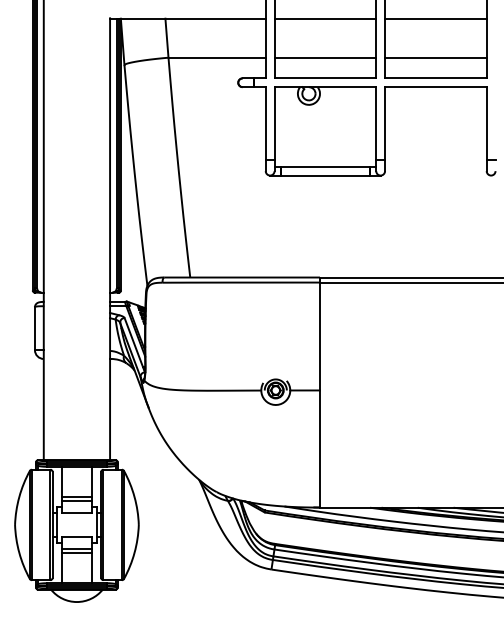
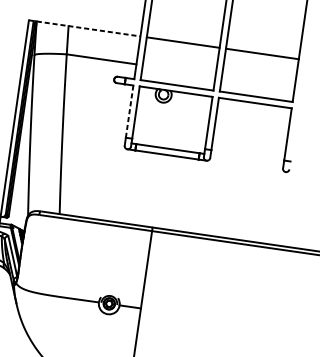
line: (187, 18) -> (84, 28), solid -> dashed
line: (325, 57) -> (179, 70), removed
line: (435, 57) -> (258, 81), removed
line: (265, 124) -> (129, 112), solid -> dashed

